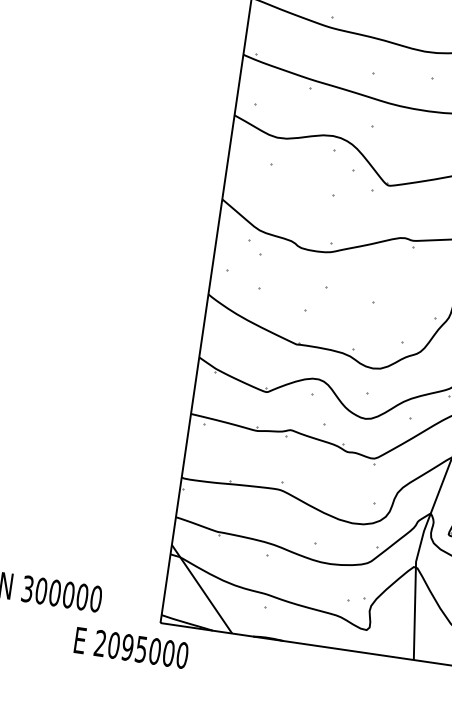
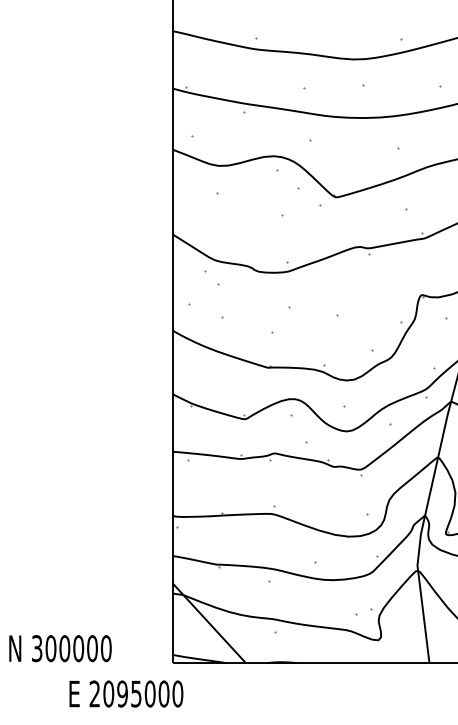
text: (131, 647) -> (126, 693), moved

